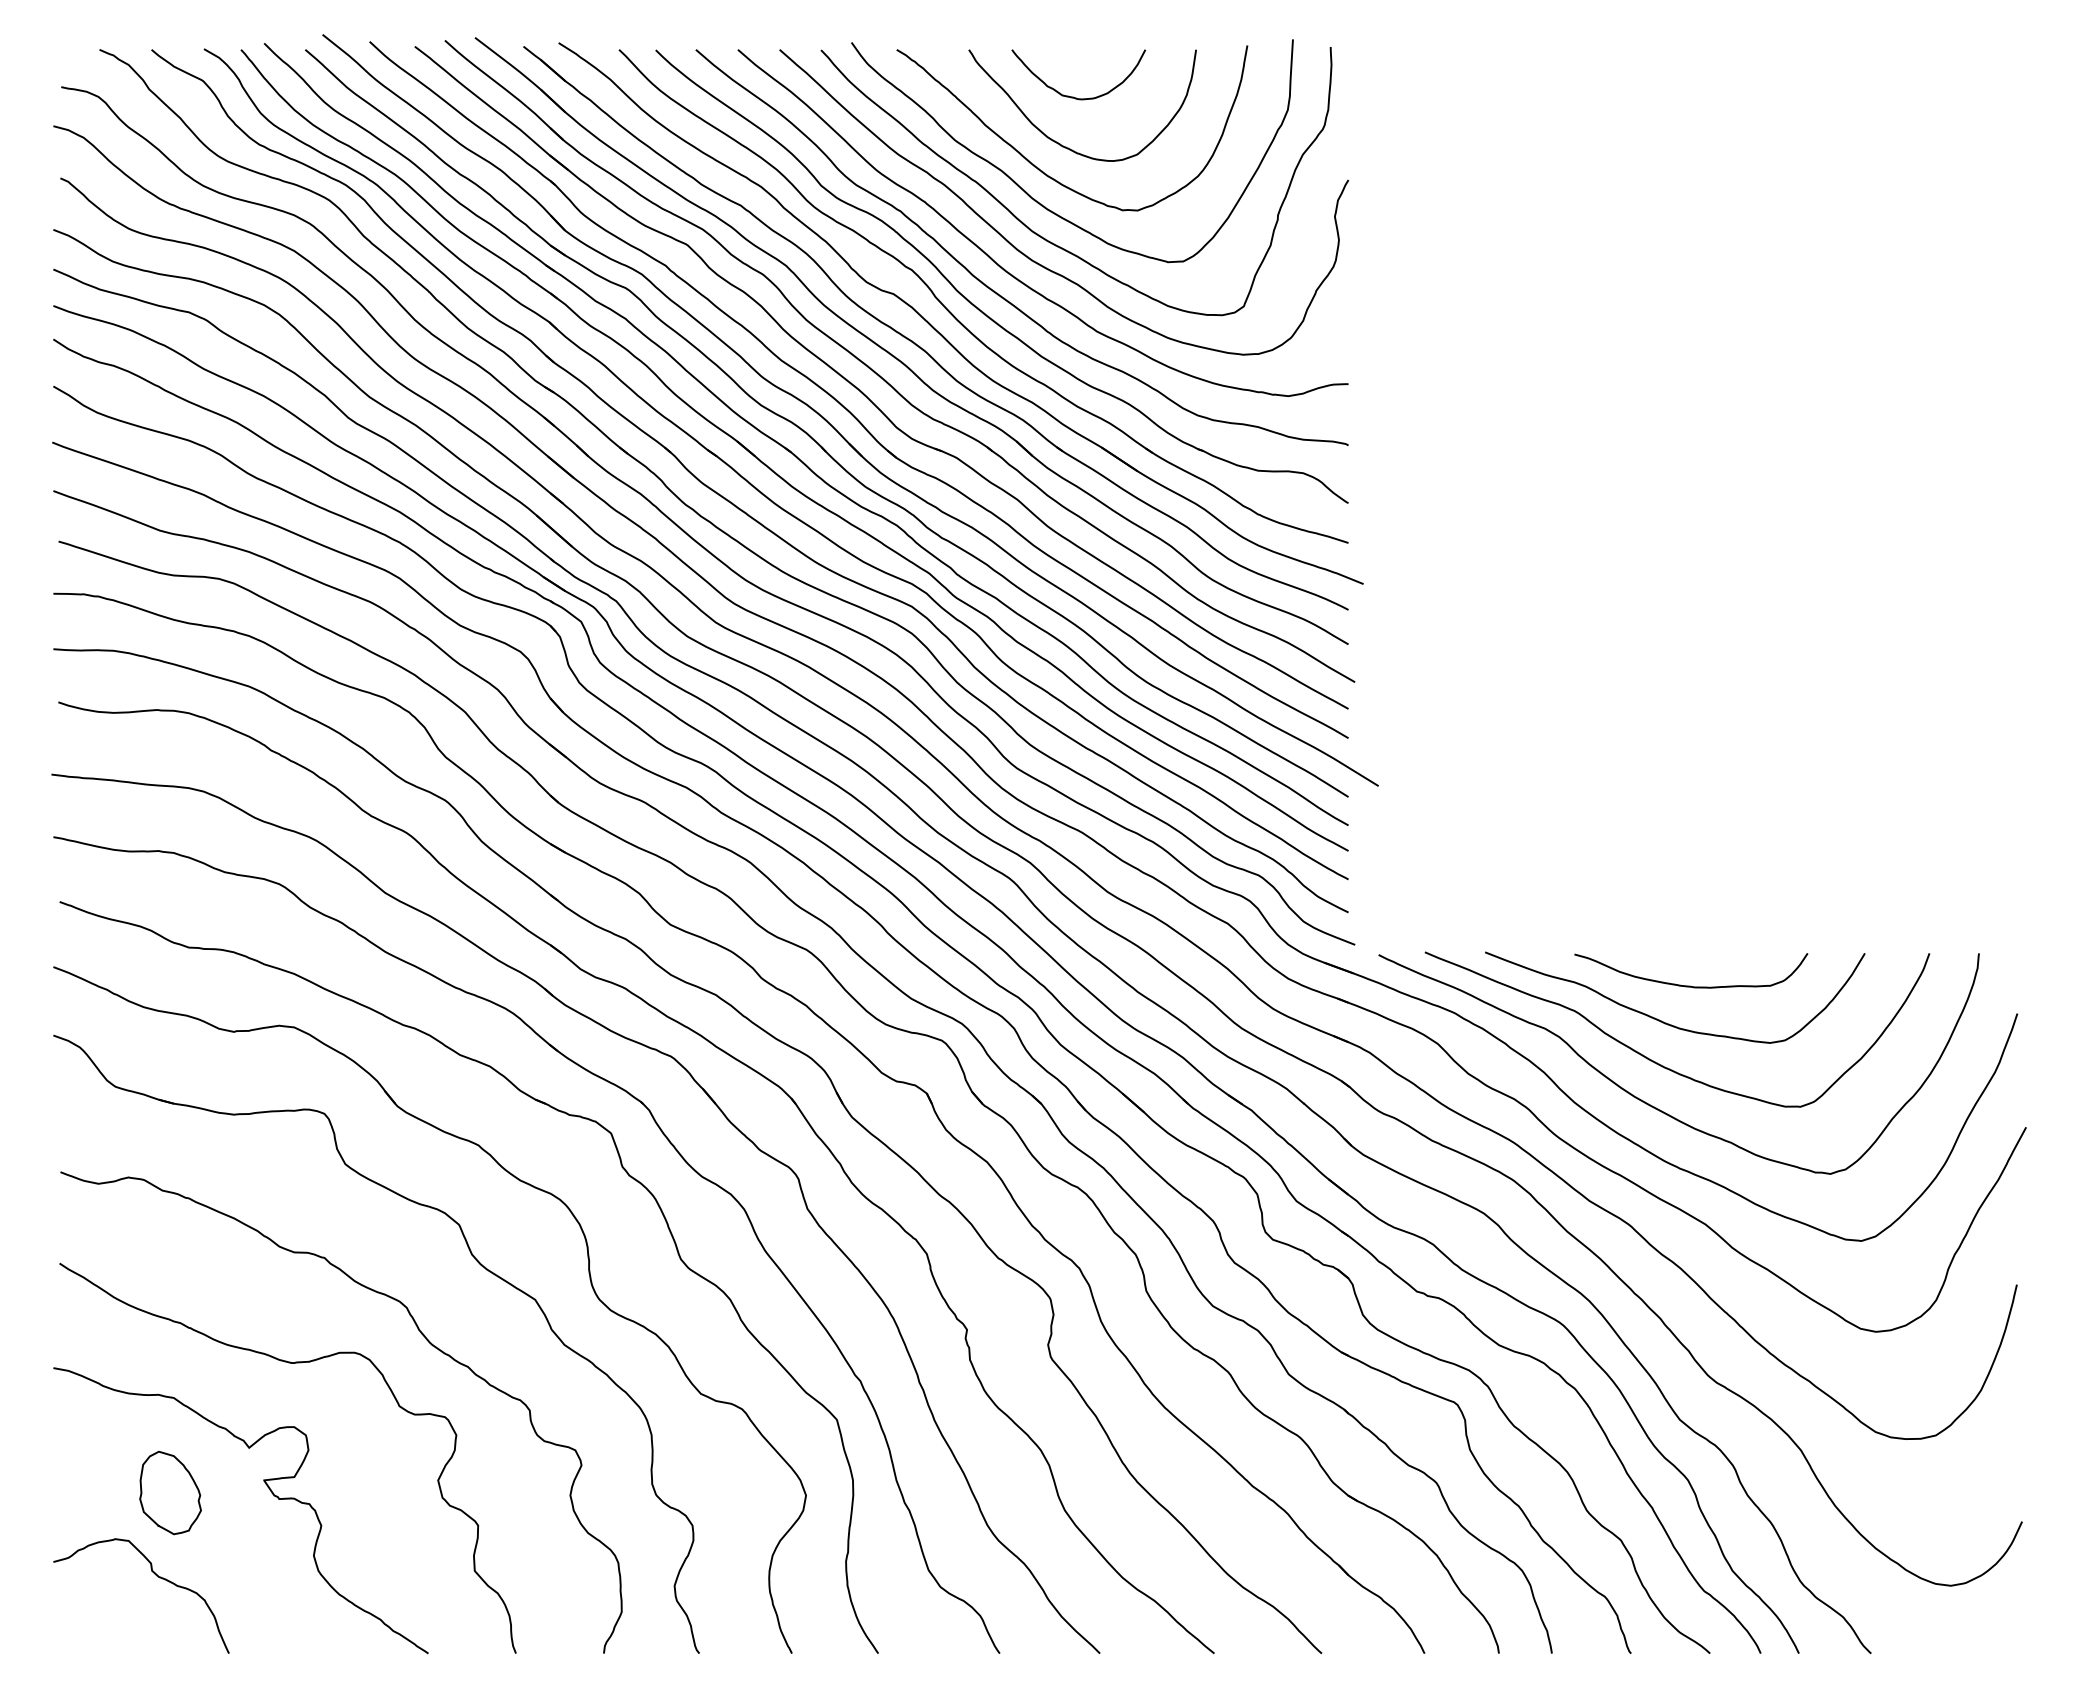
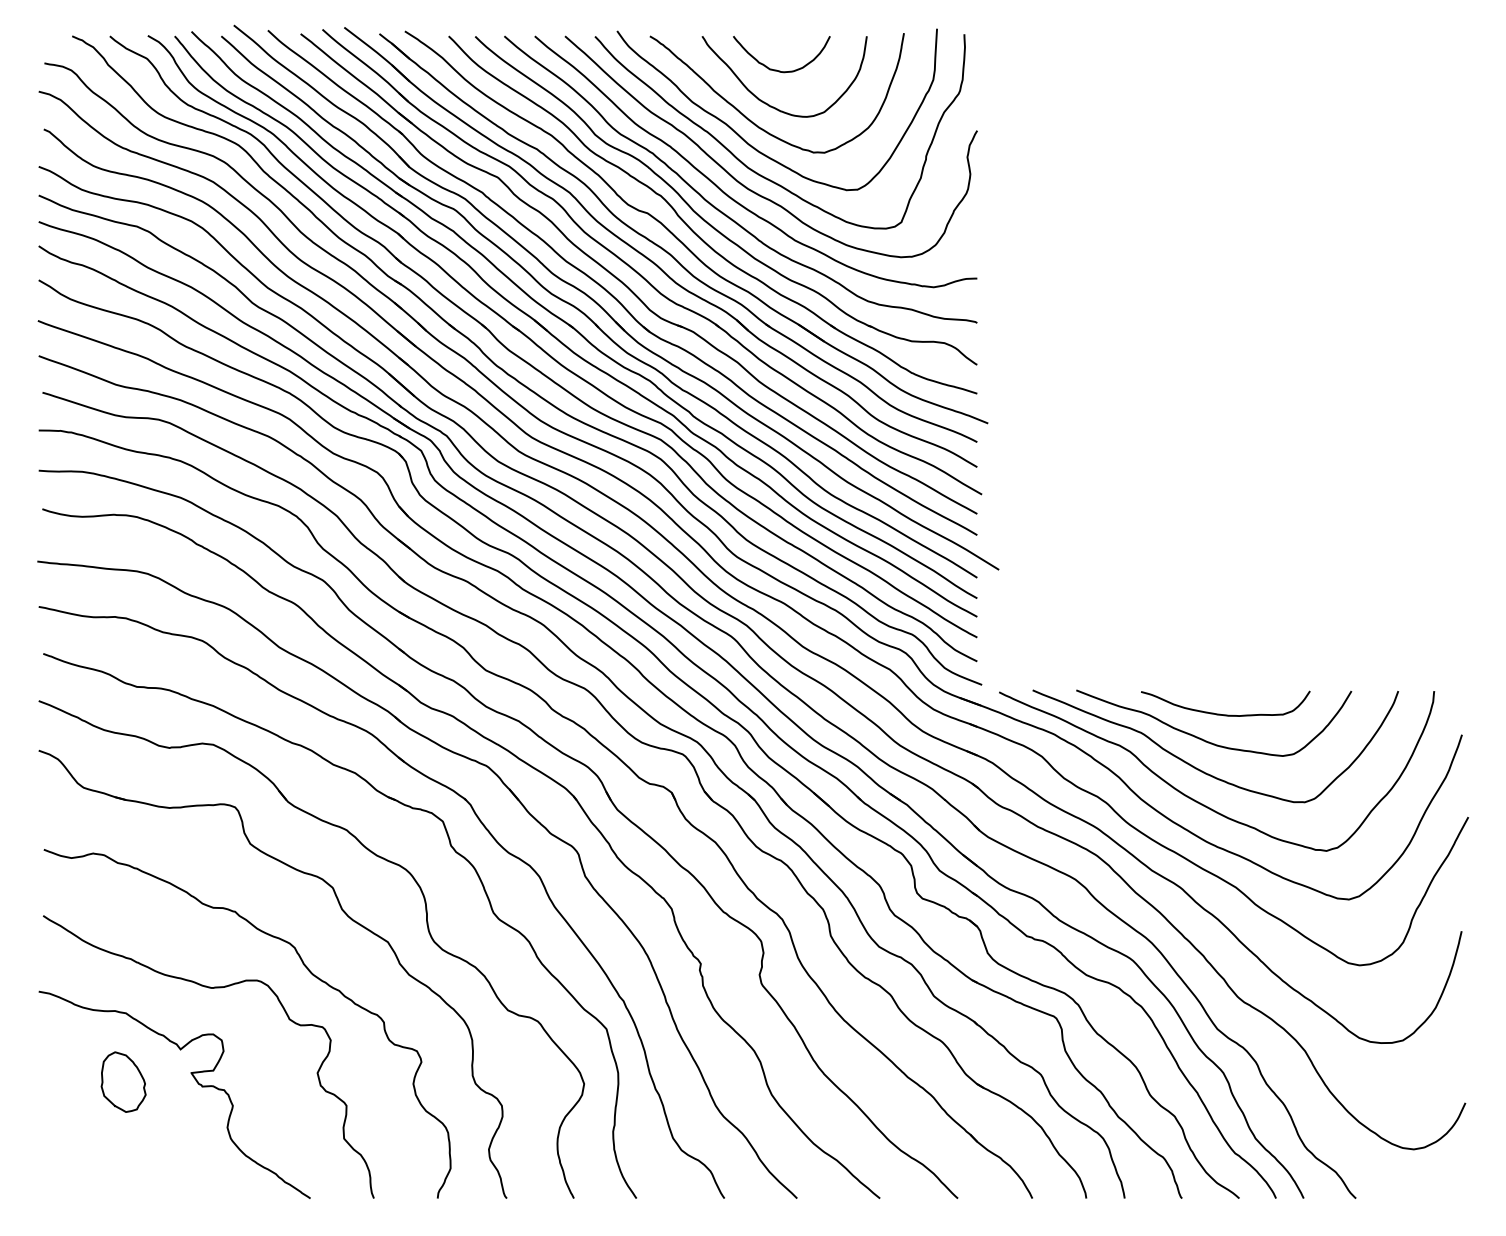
curve: (156, 1576) -> (113, 1142), removed

